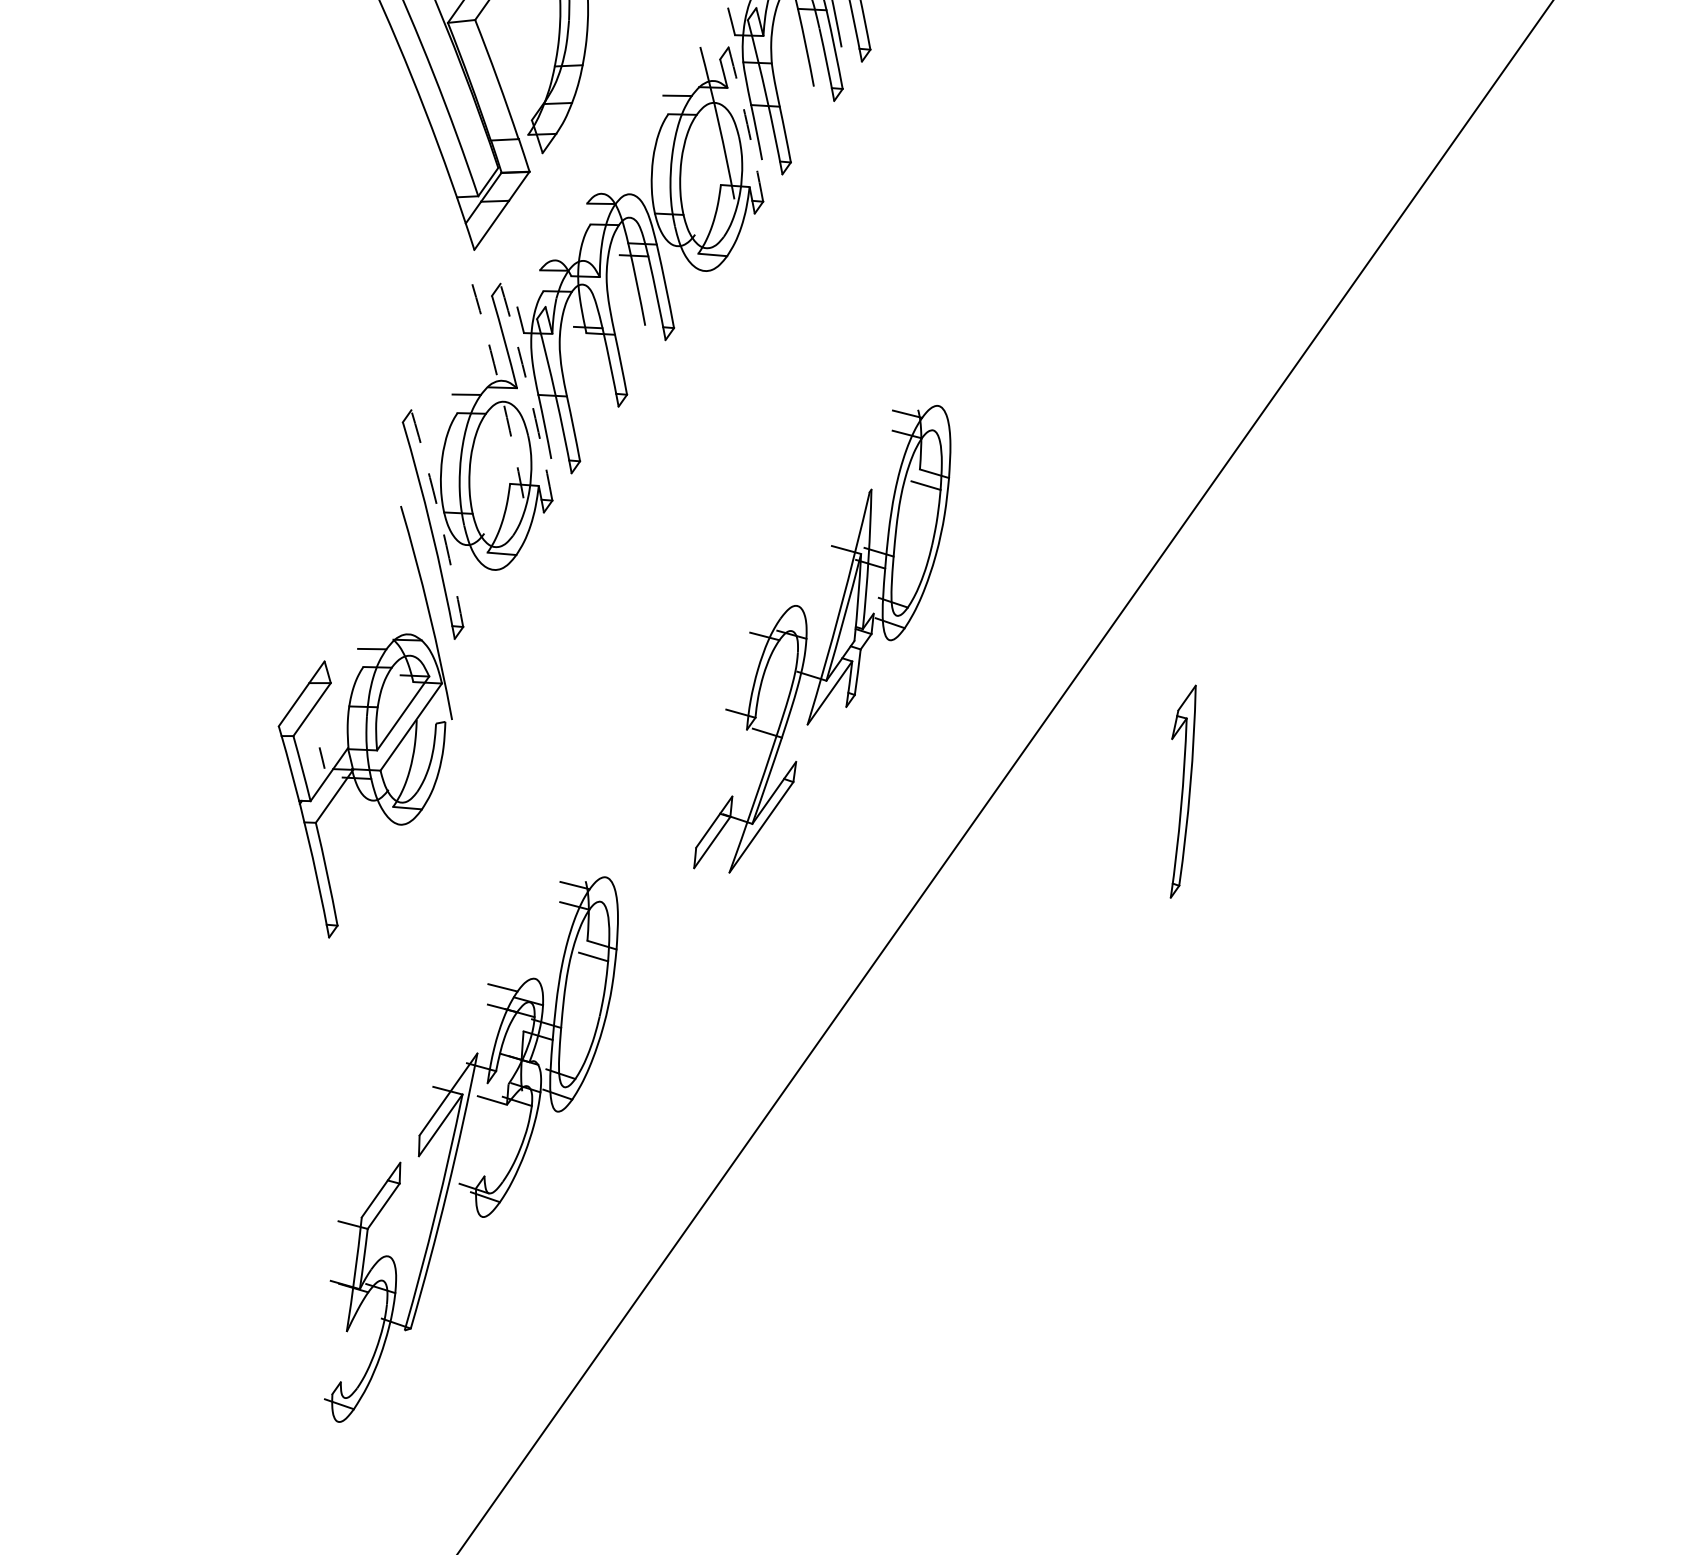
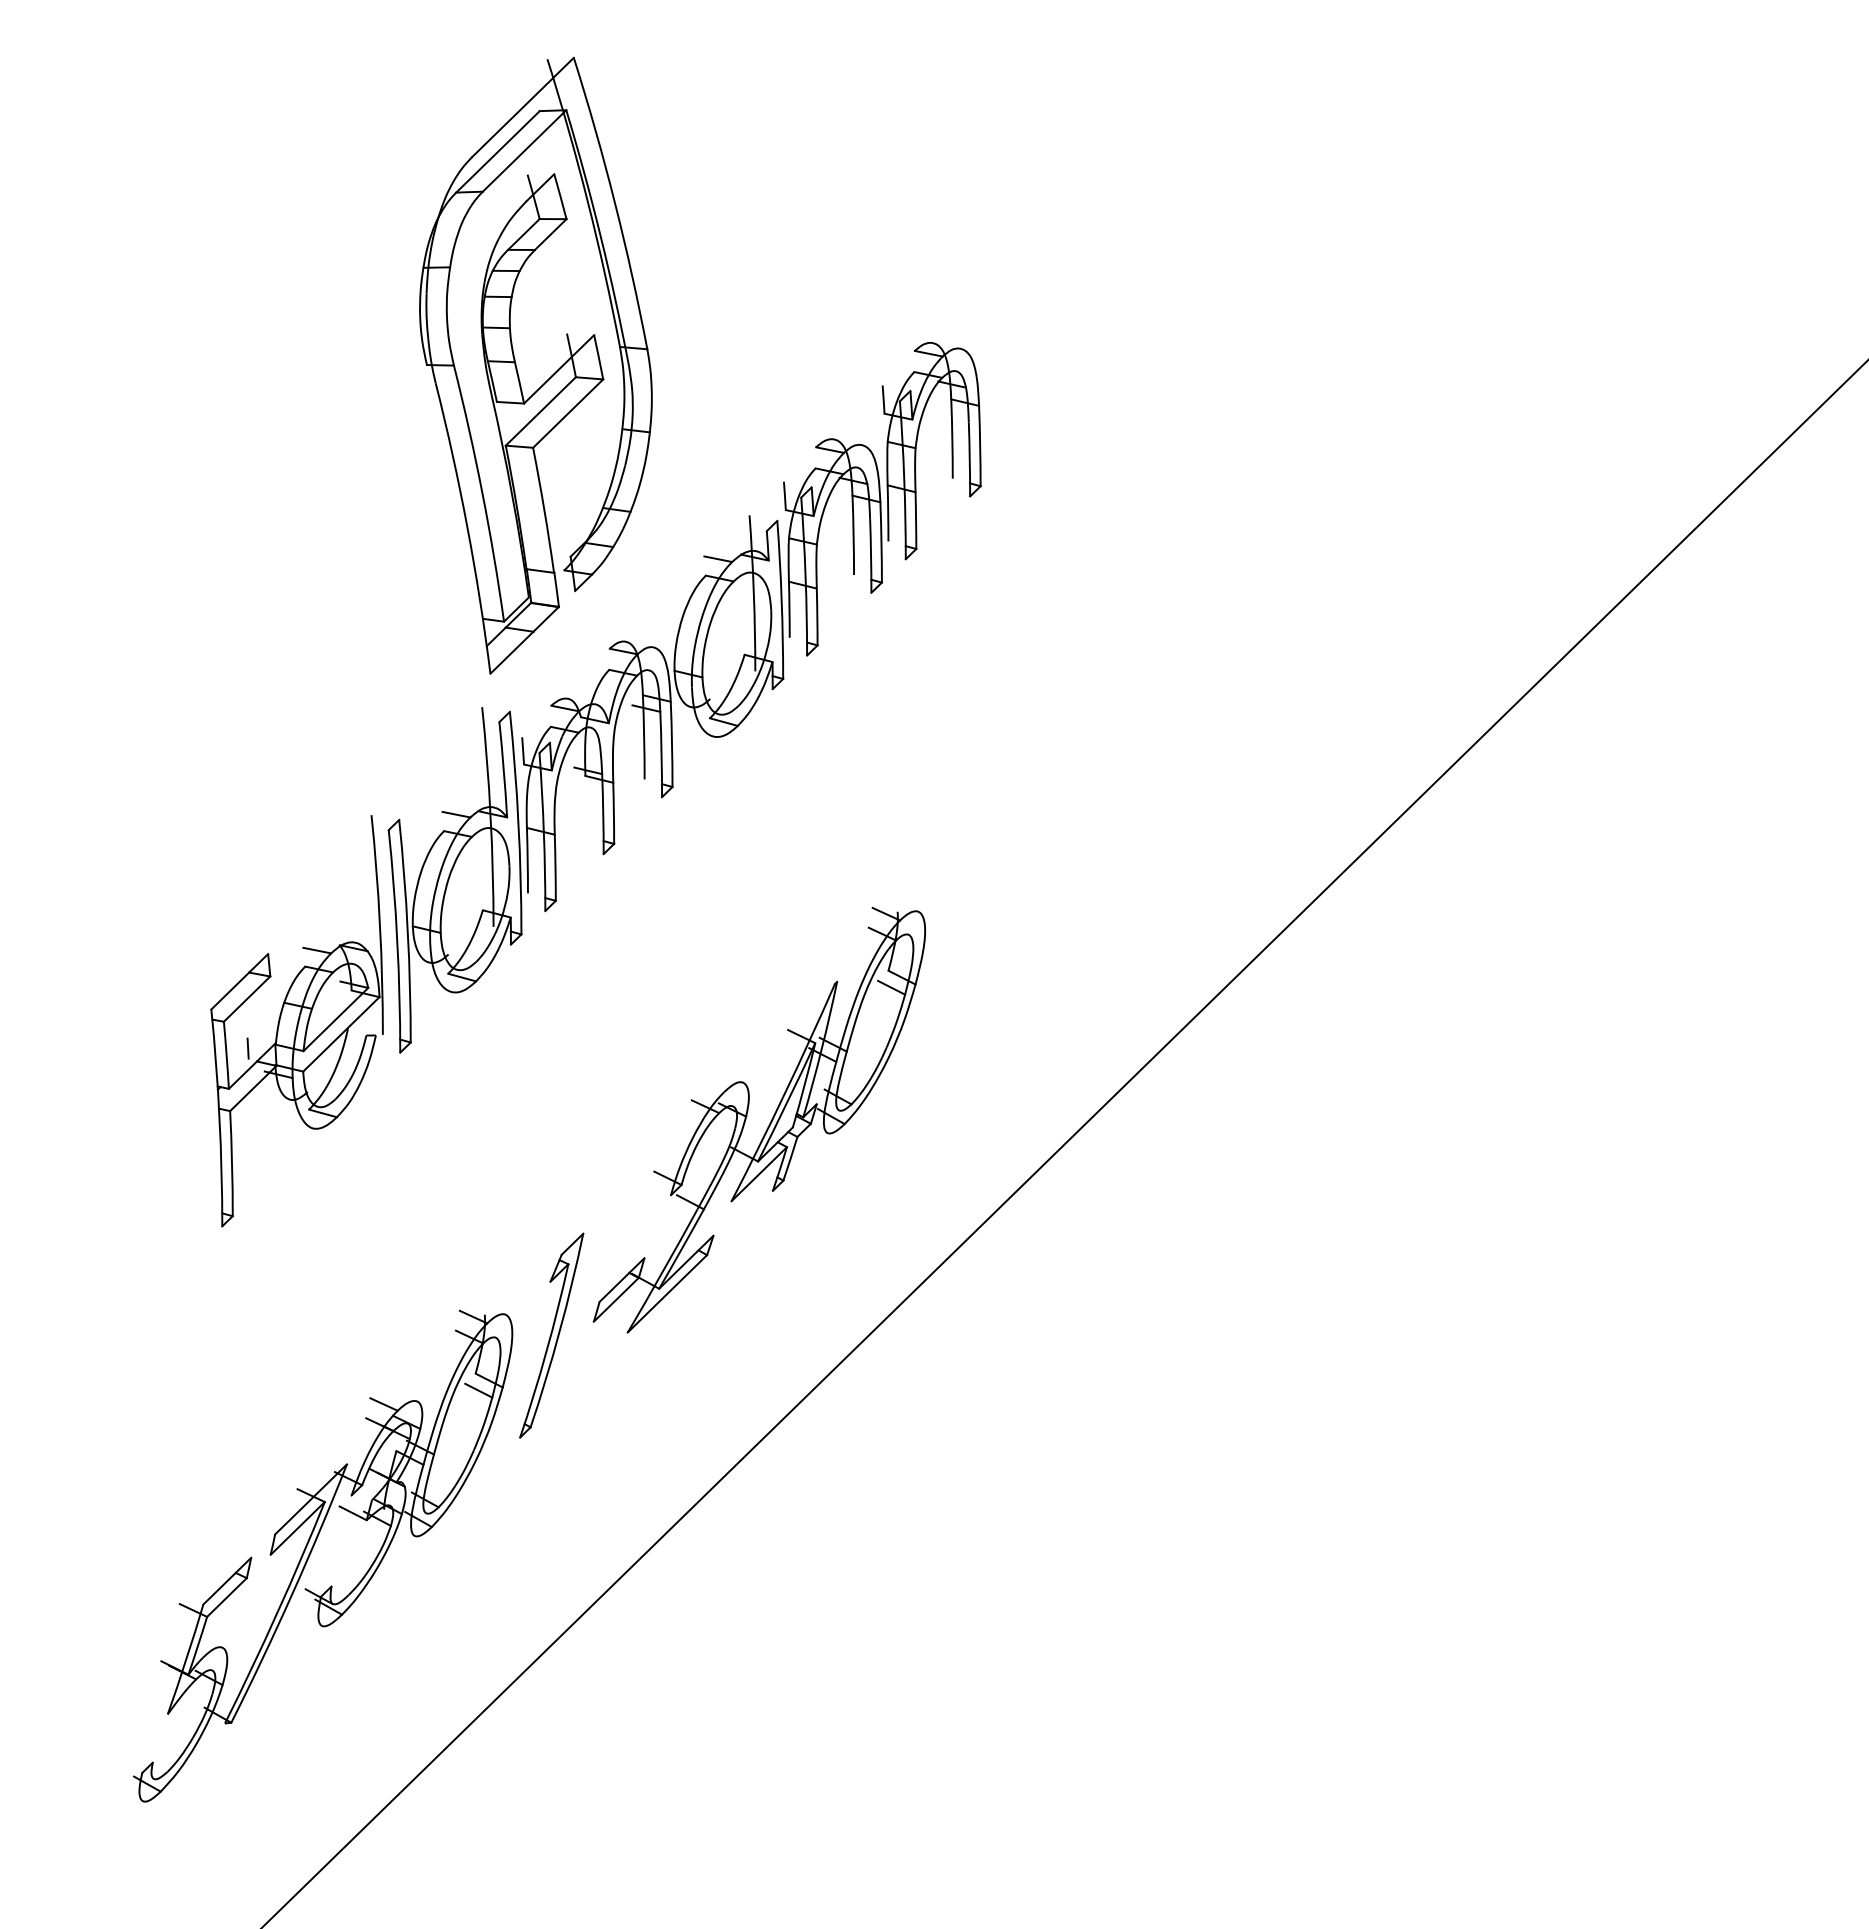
arc: (747, 123) -> (781, 599), dashed -> solid
arc: (500, 390) -> (490, 816), dashed -> solid
arc: (529, 392) -> (518, 823), dashed -> solid
arc: (439, 518) -> (407, 931), dashed -> solid
part: (364, 722) -> (296, 1021), moved
part: (1183, 791) -> (551, 1335), moved

